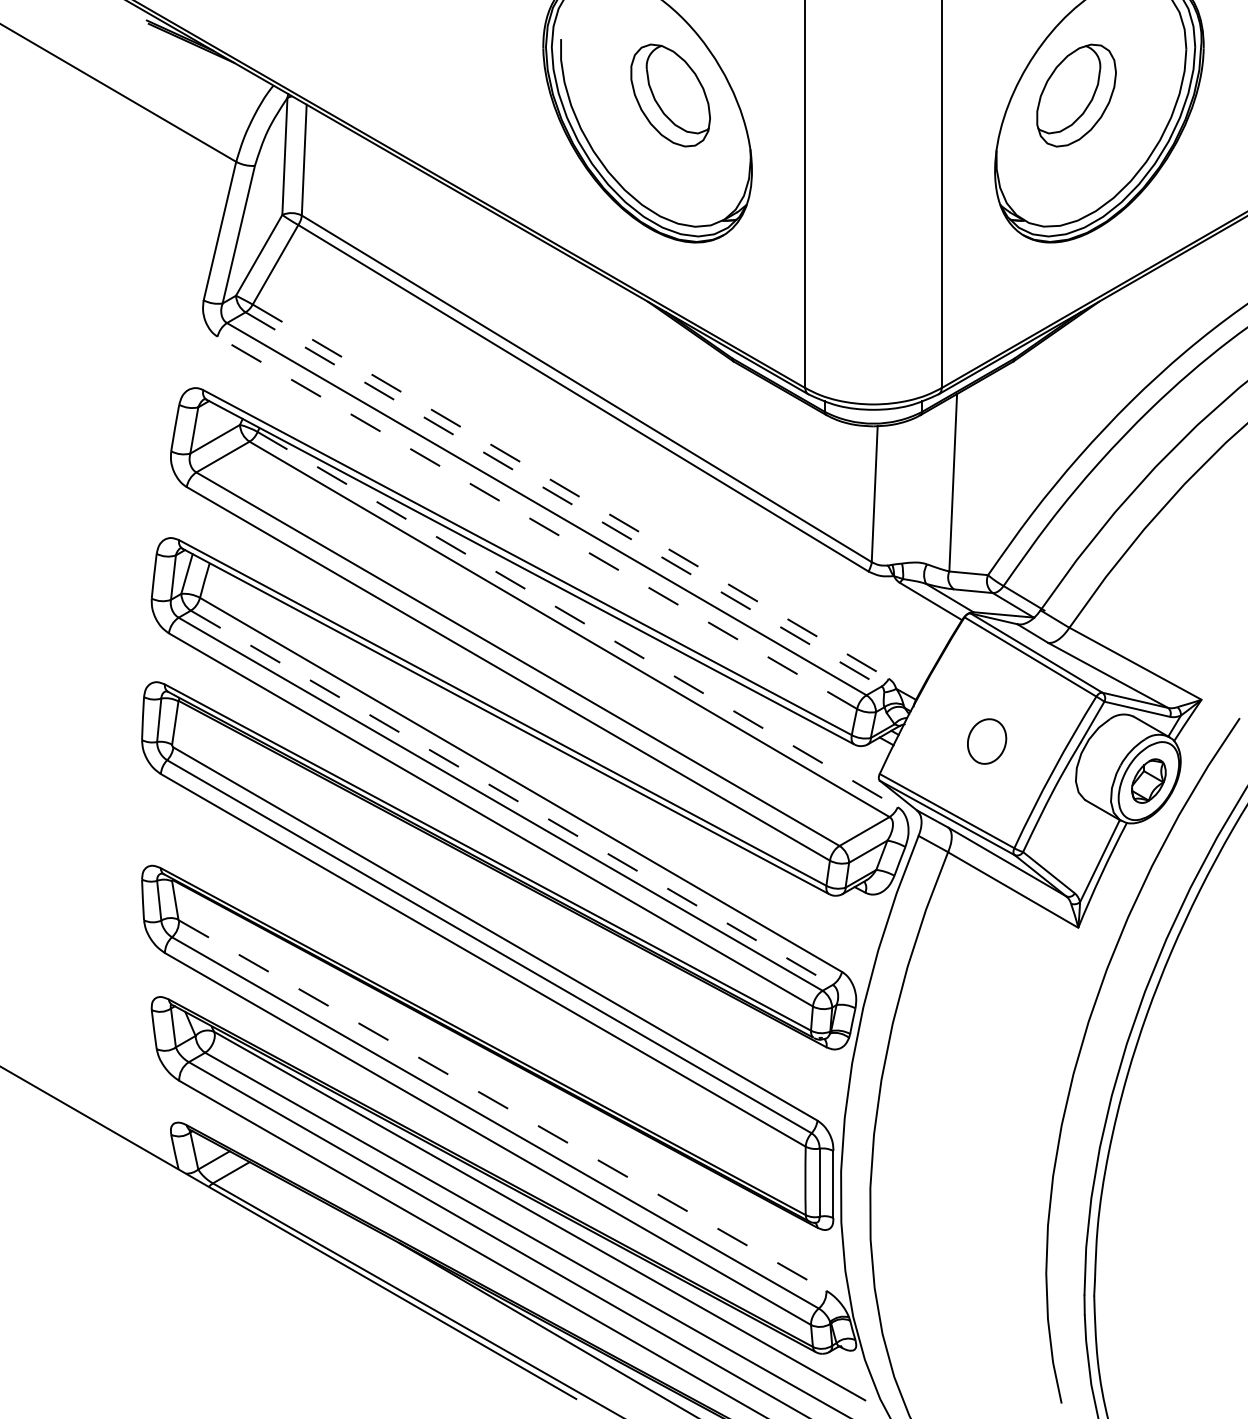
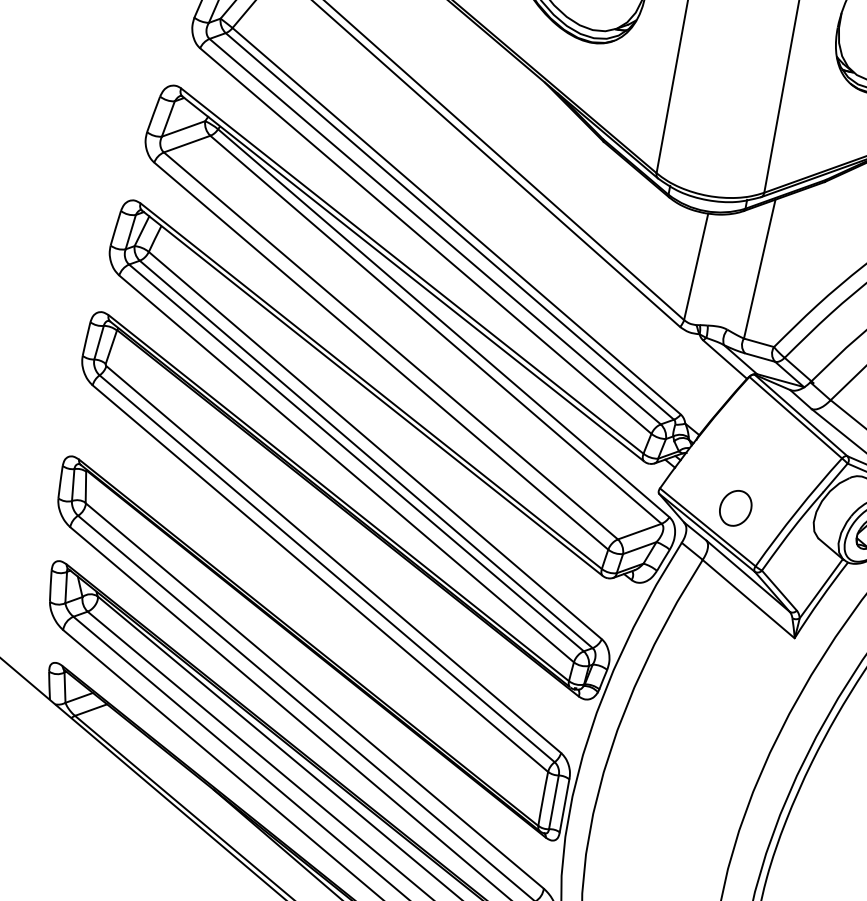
line: (570, 491) -> (456, 221), dashed -> solid
line: (563, 499) -> (449, 226), dashed -> solid
line: (537, 522) -> (425, 240), dashed -> solid
line: (577, 619) -> (443, 323), dashed -> solid
part: (987, 741) -> (736, 508), moved
line: (511, 797) -> (366, 454), dashed -> solid
line: (502, 1105) -> (314, 695), dashed -> solid

